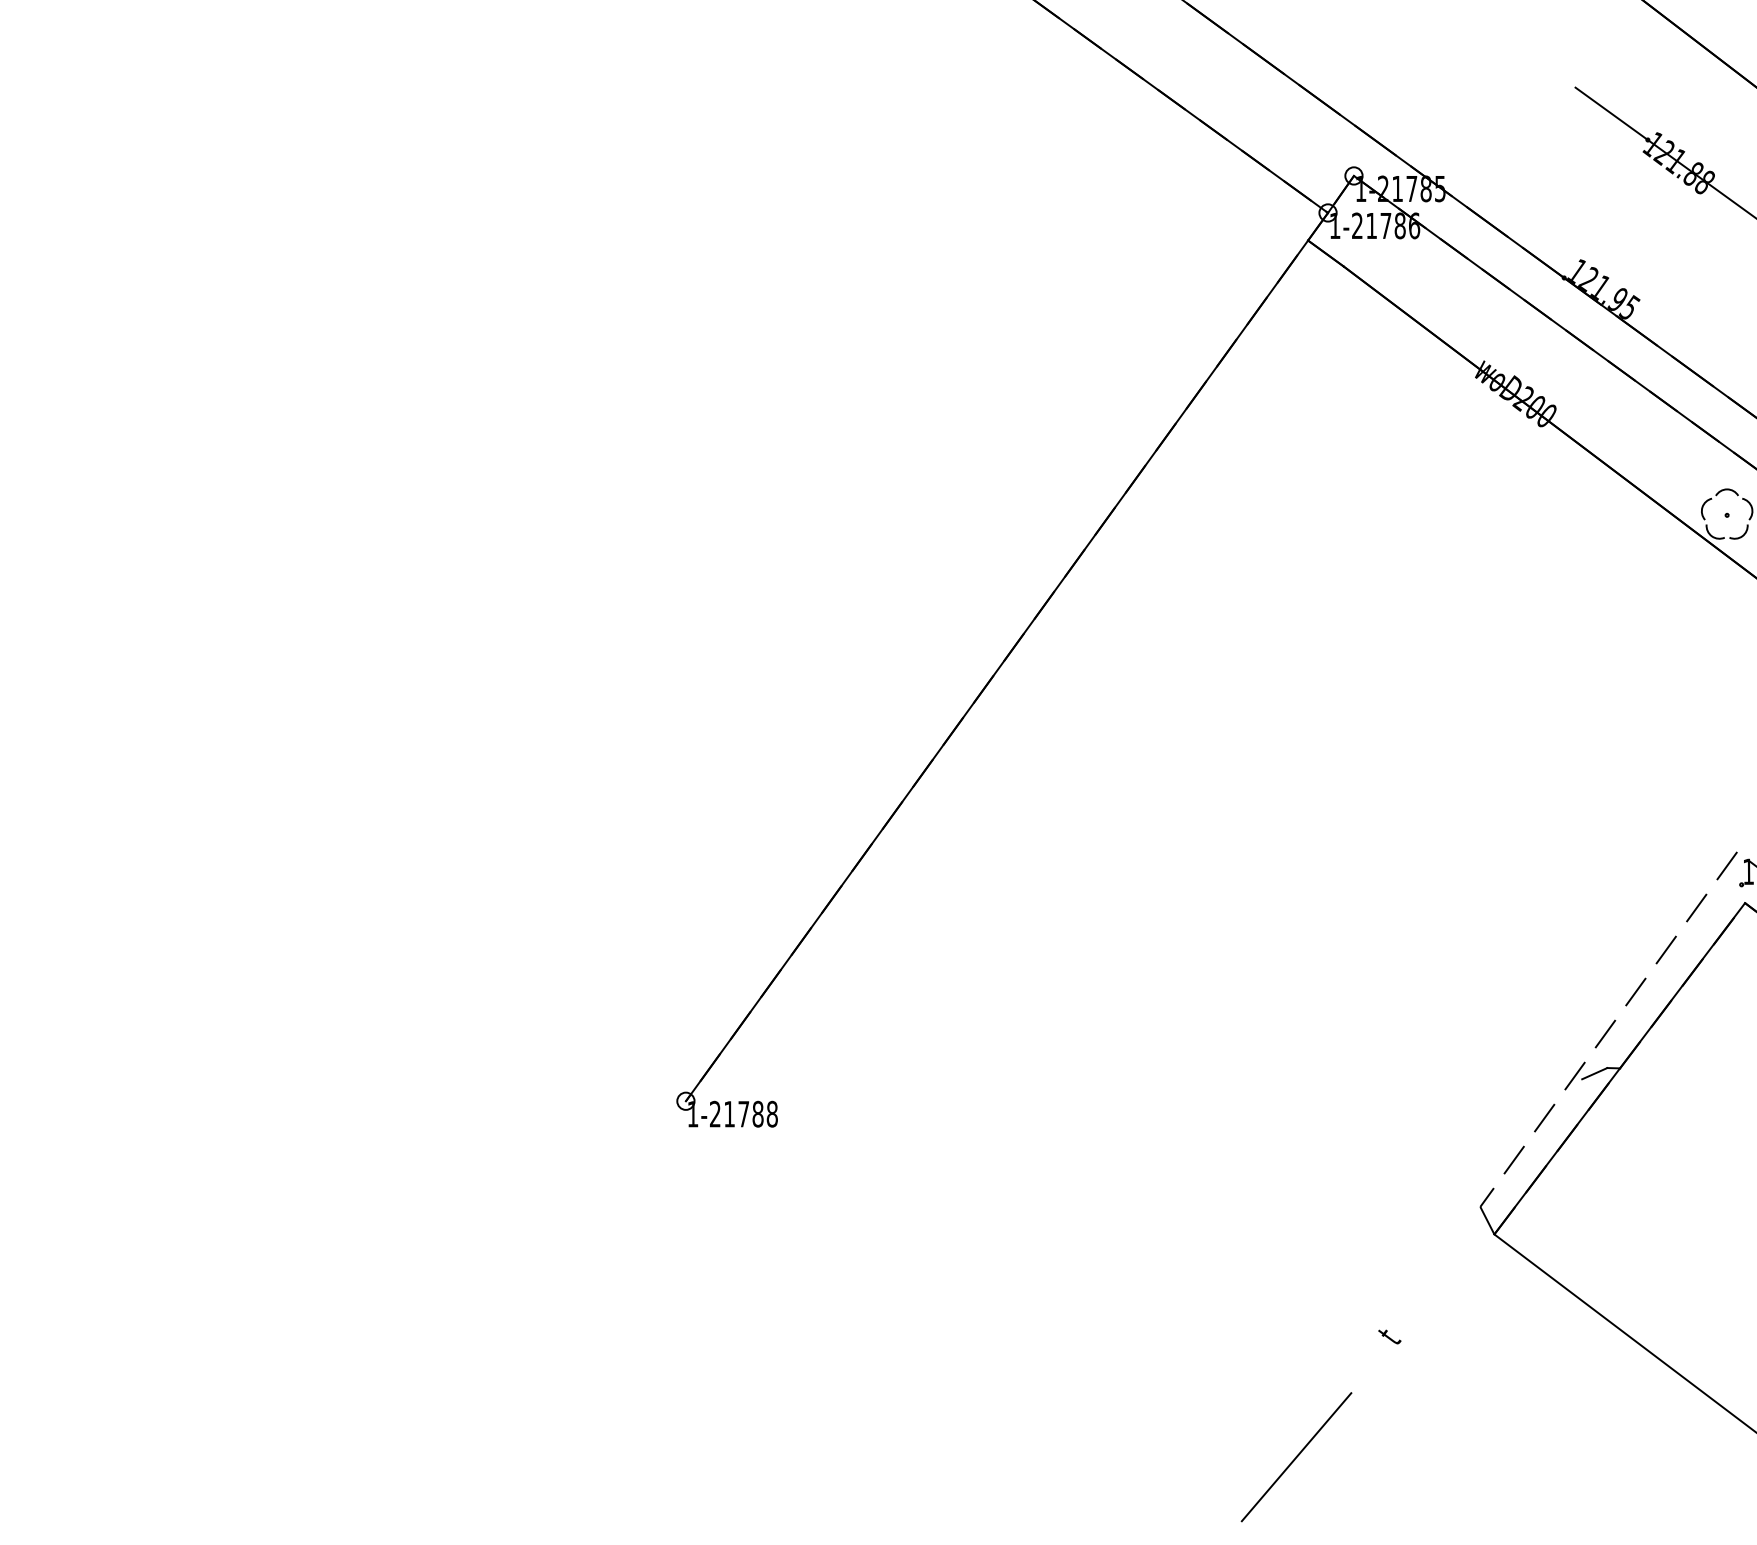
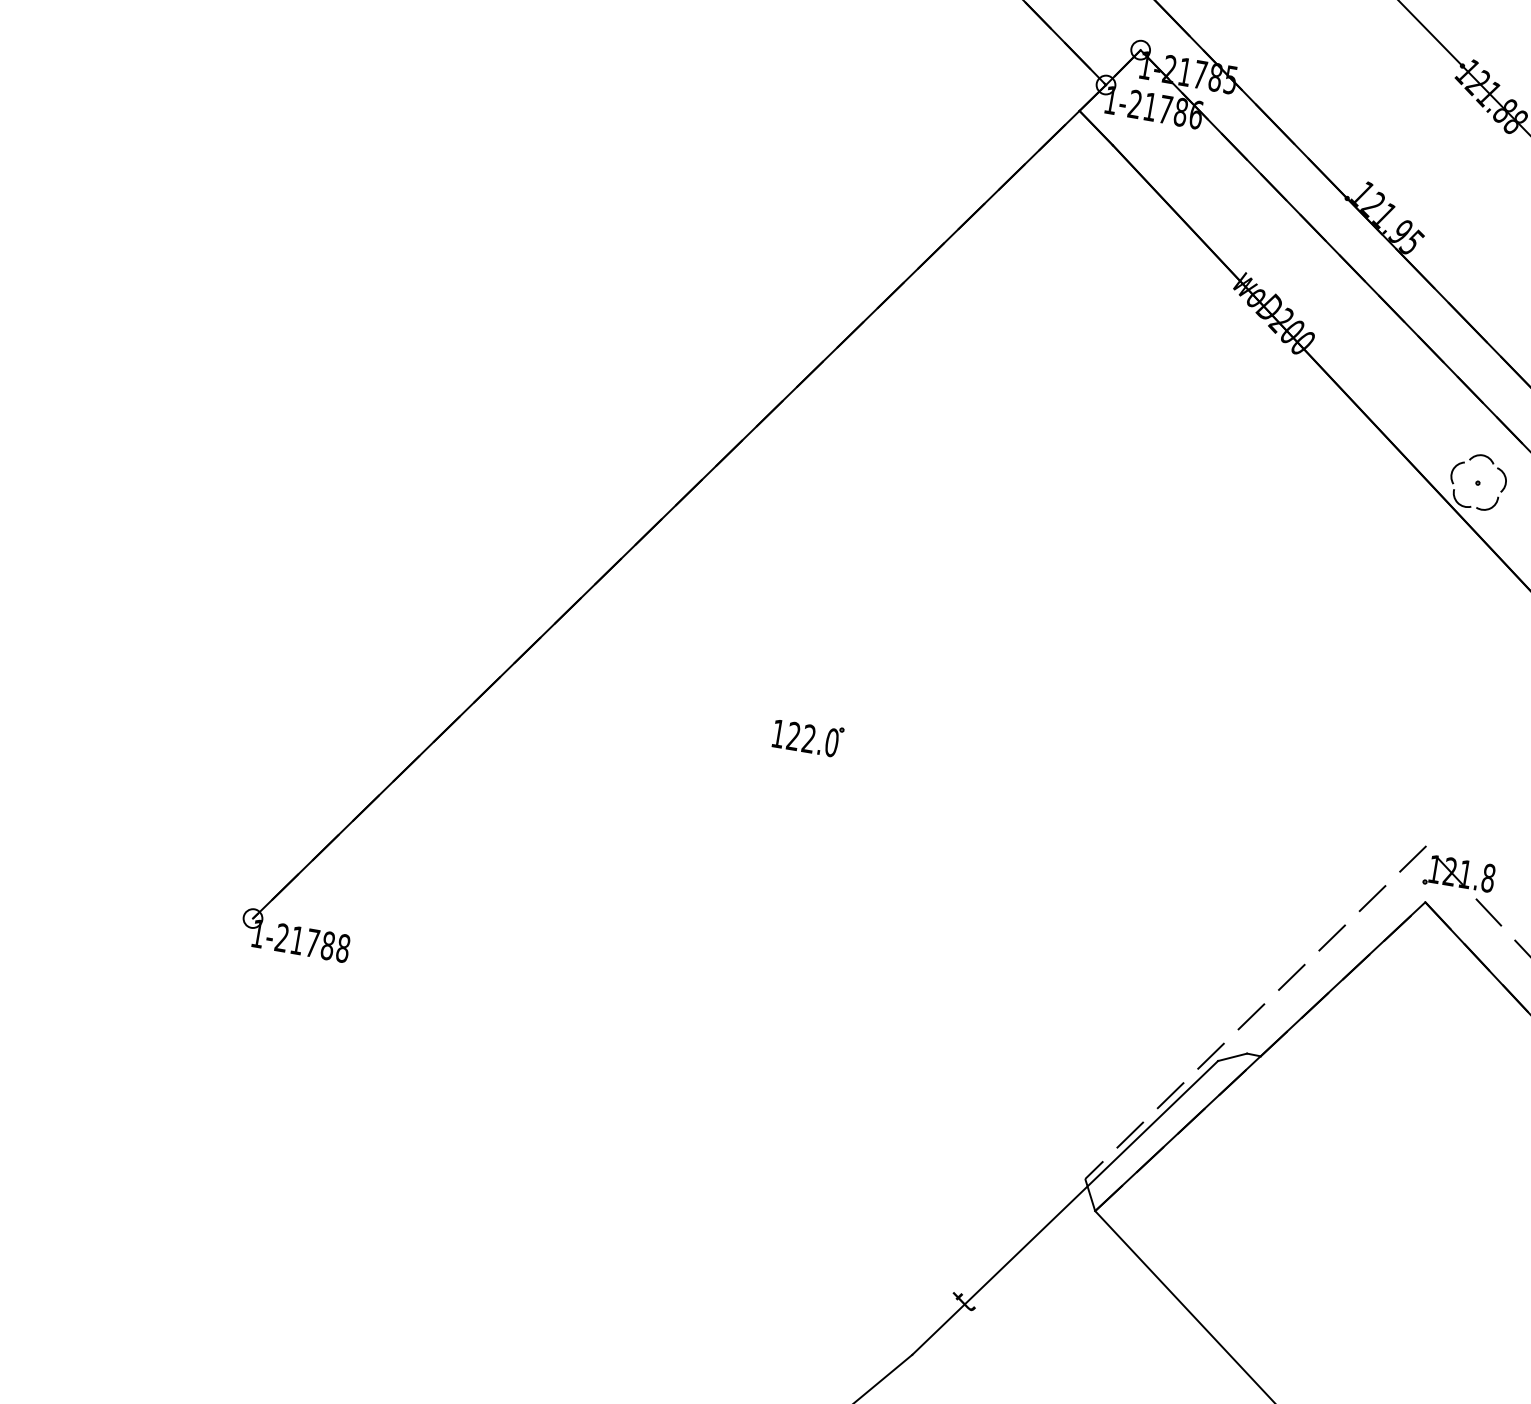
part: (1160, 850) -> (808, 737), added
line: (1466, 1236) -> (1064, 1208), added

